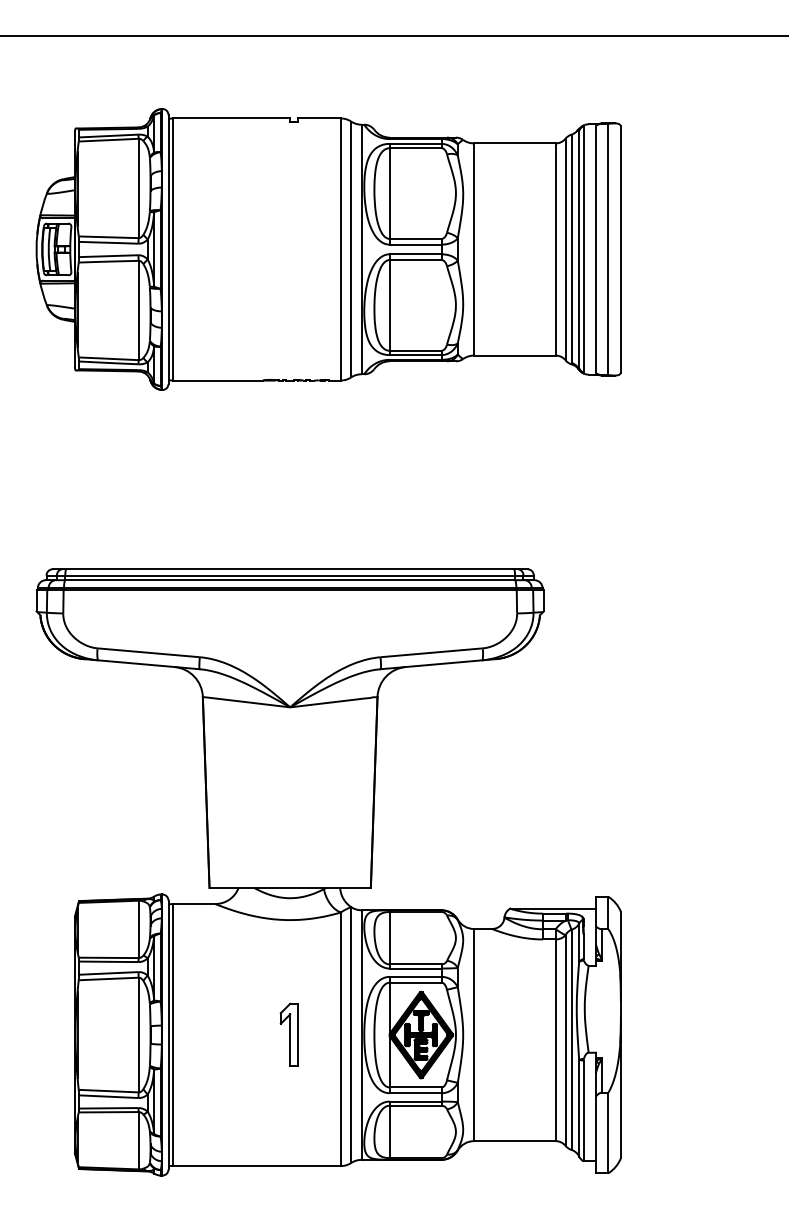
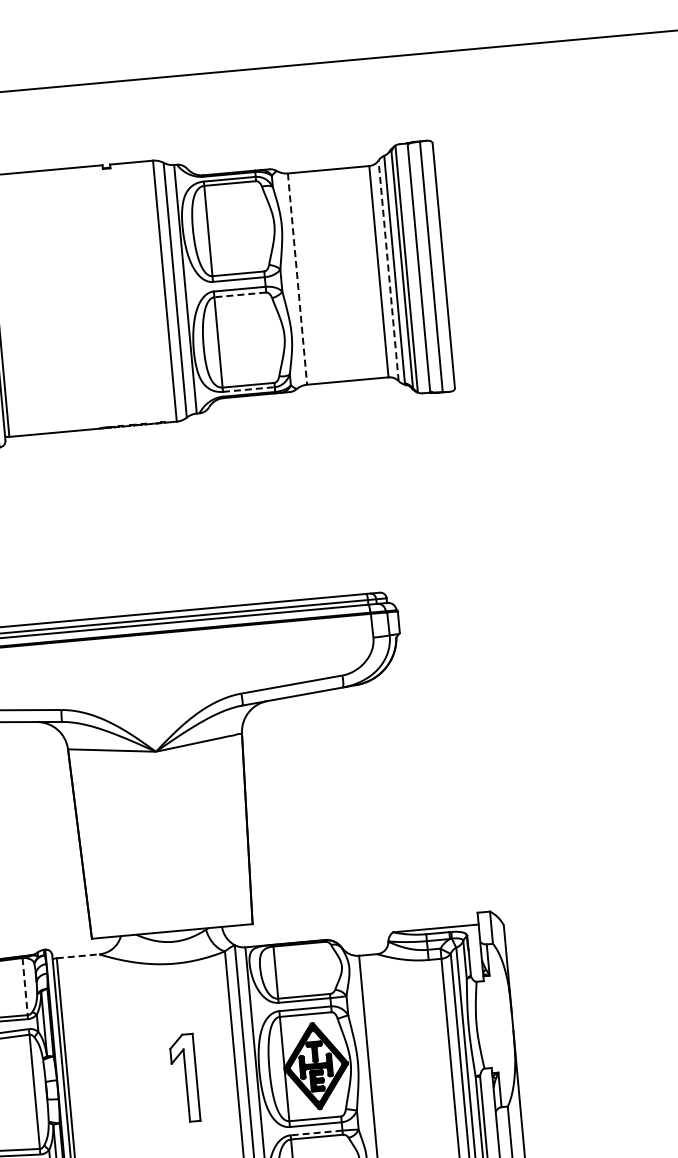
line: (565, 249) -> (388, 270), solid -> dashed
line: (474, 250) -> (298, 280), solid -> dashed
line: (415, 260) -> (240, 295), solid -> dashed
line: (416, 355) -> (249, 389), solid -> dashed
line: (194, 904) -> (78, 956), solid -> dashed
line: (138, 929) -> (25, 986), solid -> dashed
part: (288, 1034) -> (183, 1077), size x1.4
line: (415, 1101) -> (316, 1132), solid -> dashed

